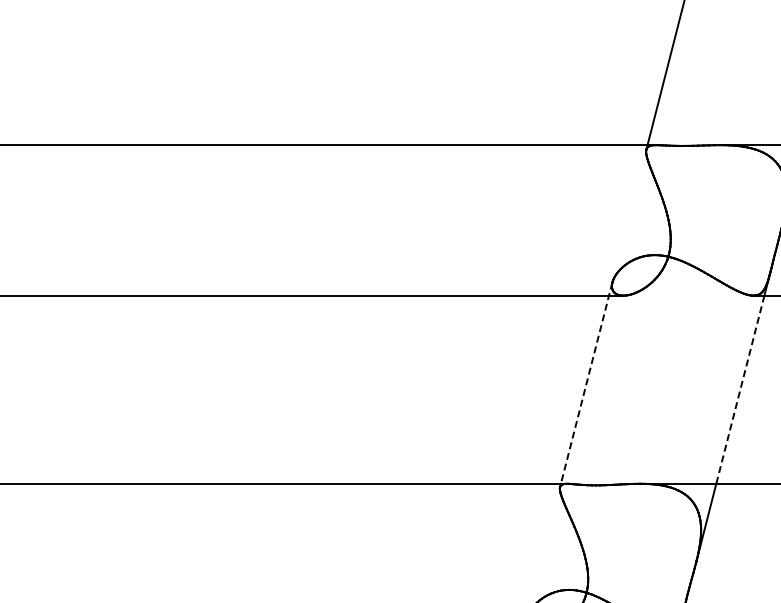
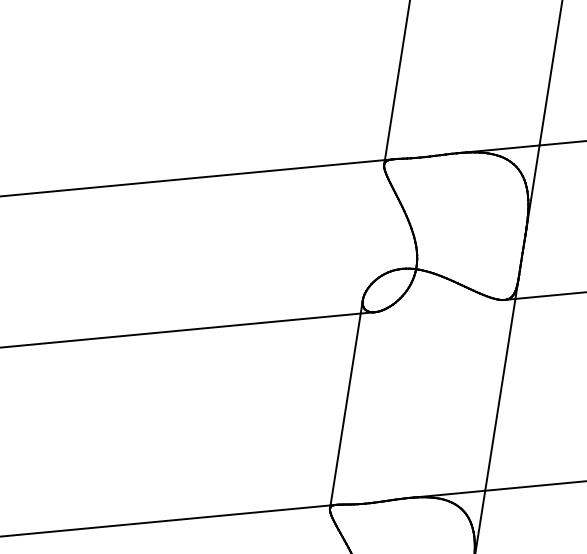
line: (586, 383) -> (346, 403), dashed -> solid
line: (740, 390) -> (500, 395), dashed -> solid

